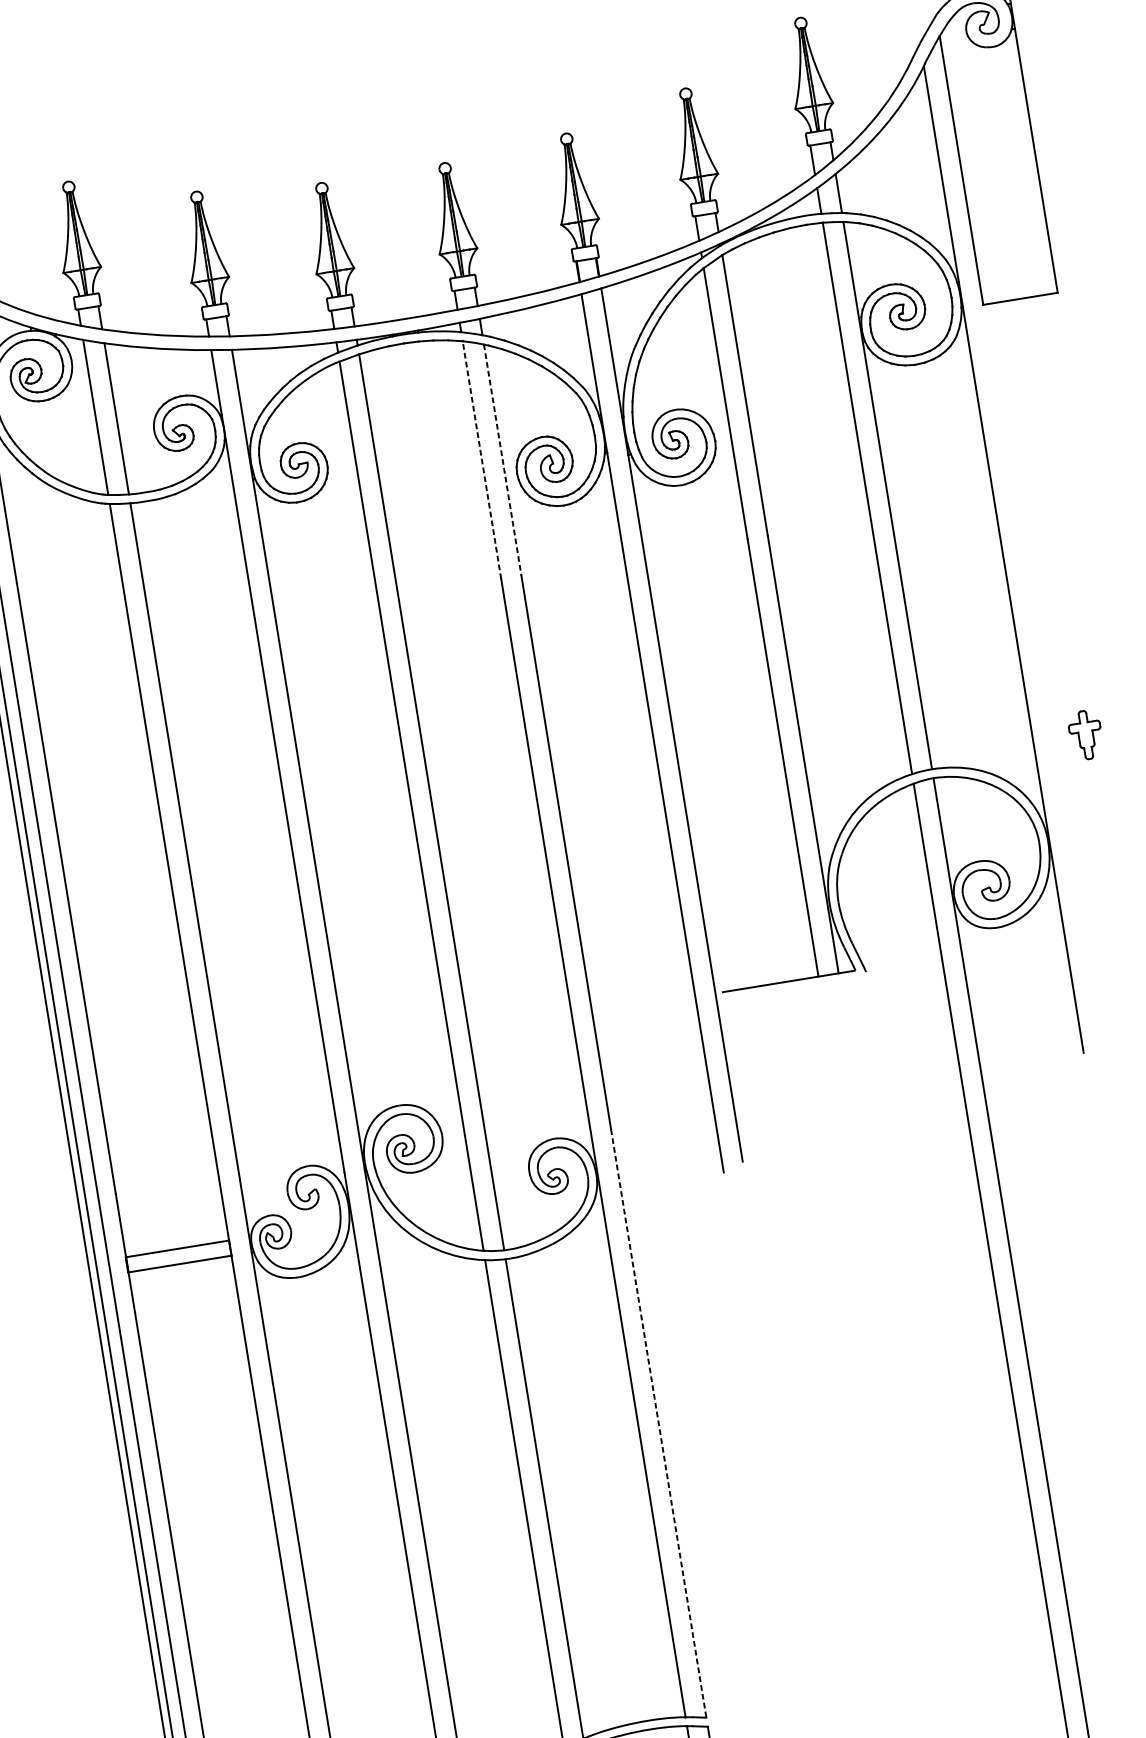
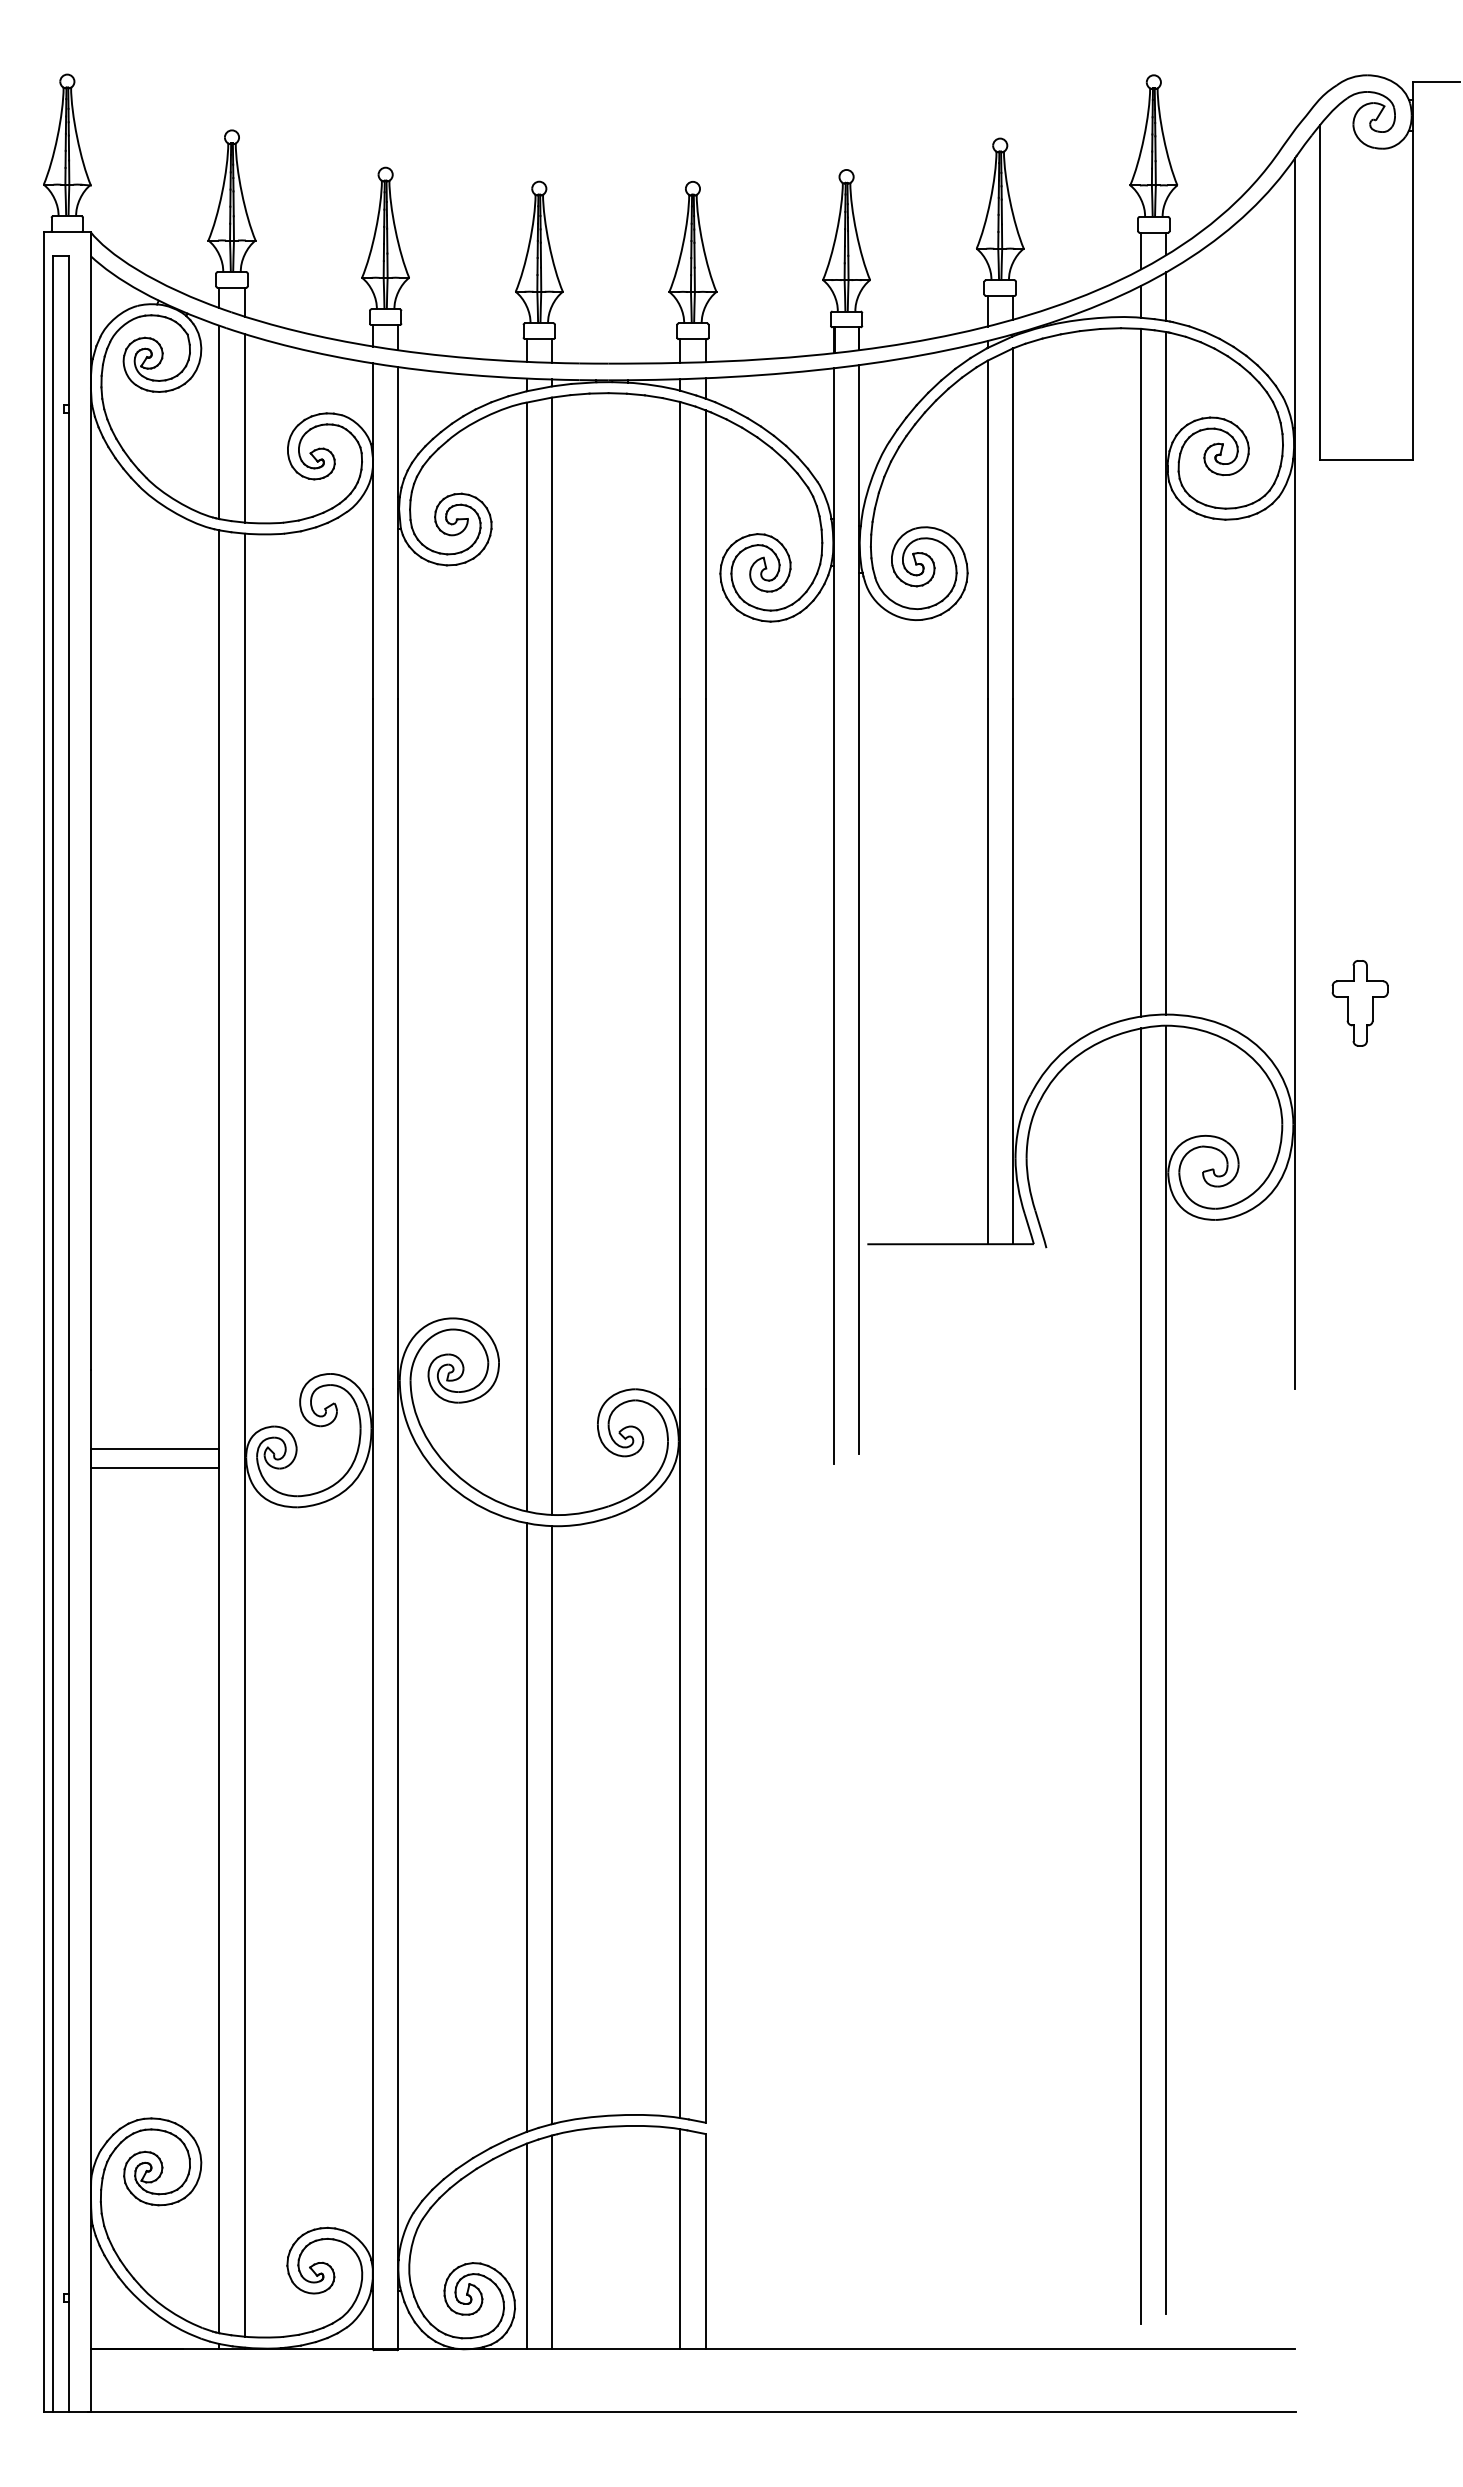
line: (481, 459) -> (680, 549), dashed -> solid
line: (502, 460) -> (705, 554), dashed -> solid
part: (1085, 735) -> (1359, 1003), size x1.43
line: (658, 1423) -> (705, 1755), dashed -> solid

